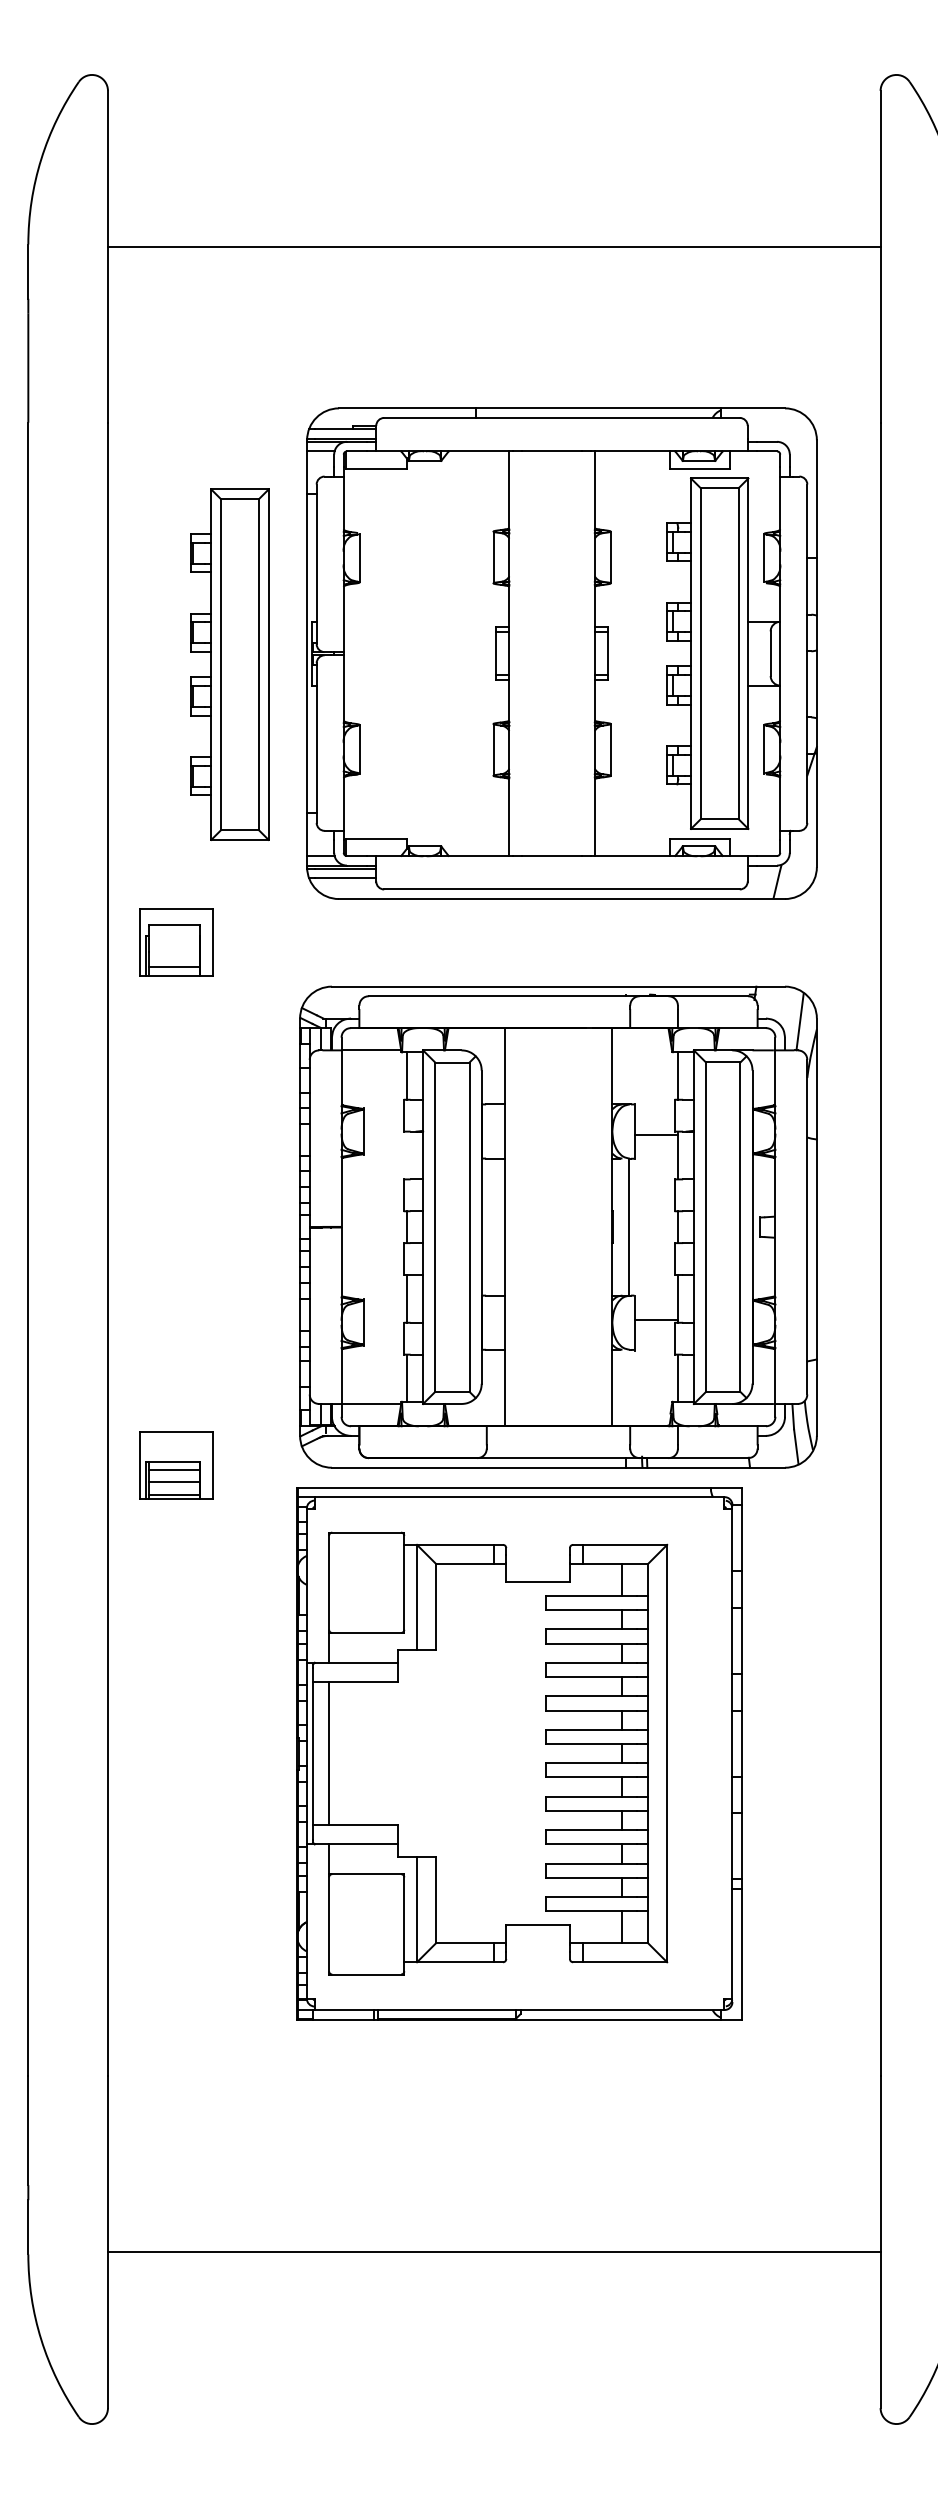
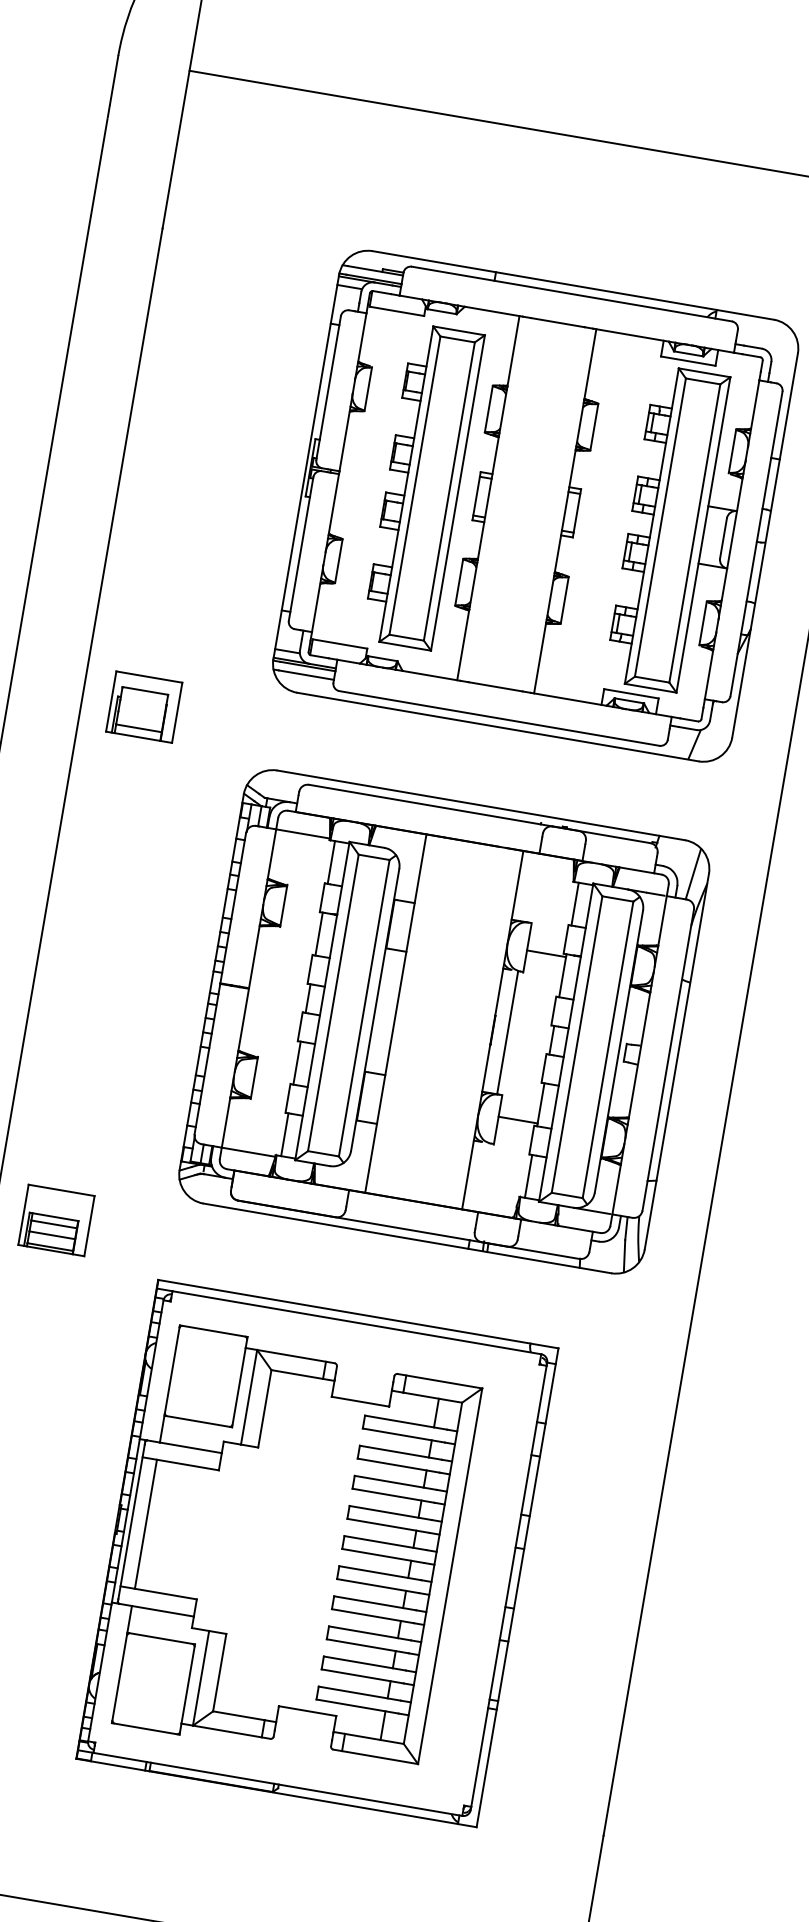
part: (229, 664) -> (422, 486), moved
line: (407, 1155) -> (319, 934), added
part: (176, 1465) -> (56, 1220), moved
part: (519, 1753) -> (317, 1553), moved

